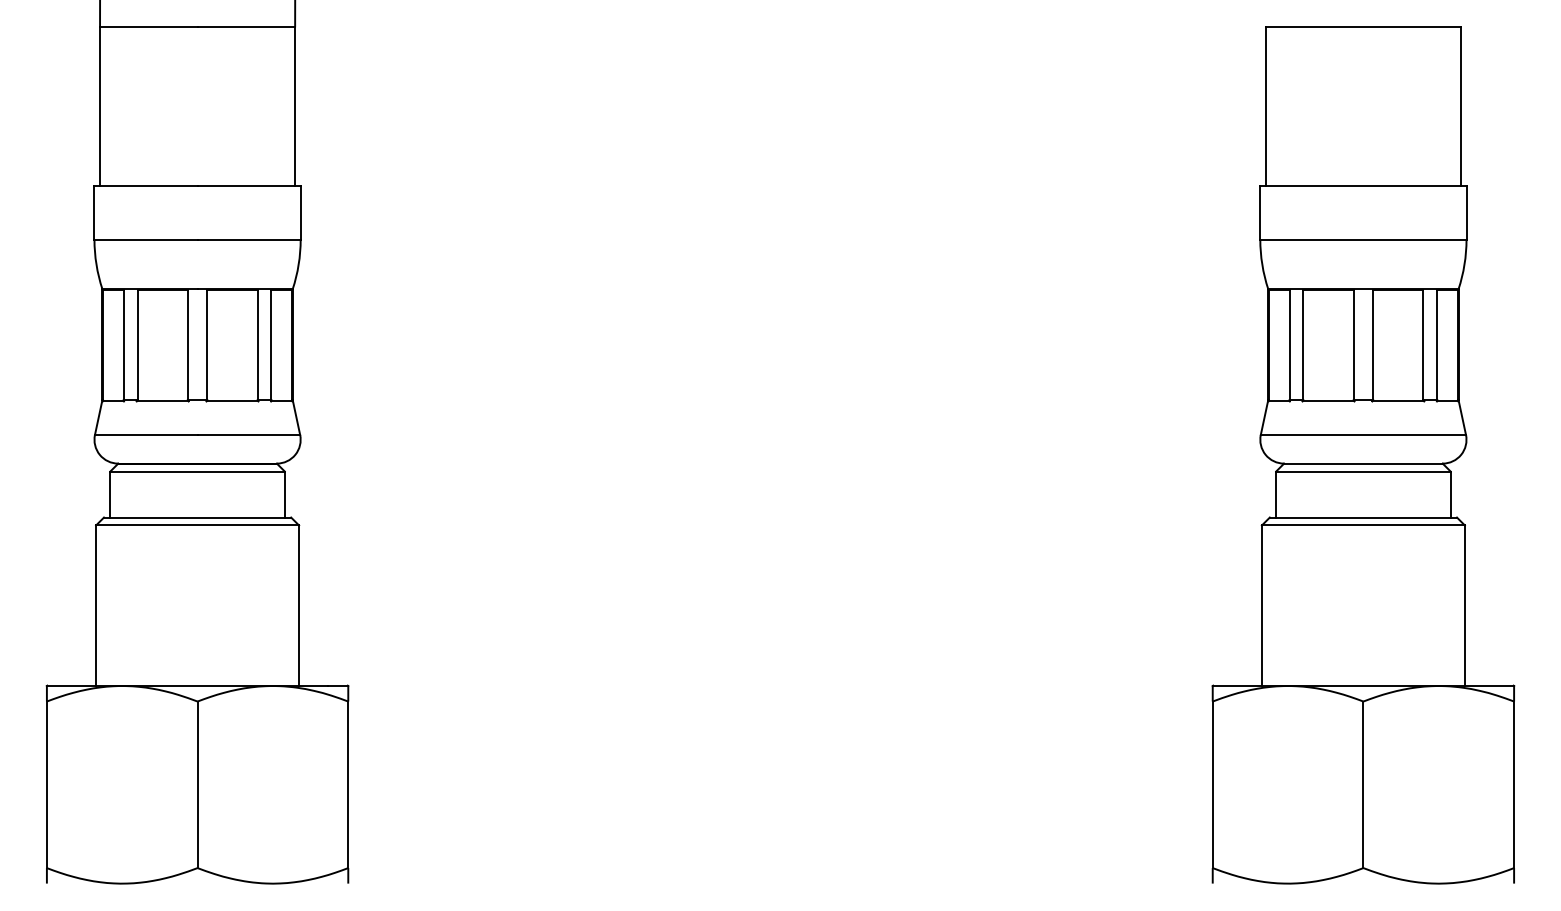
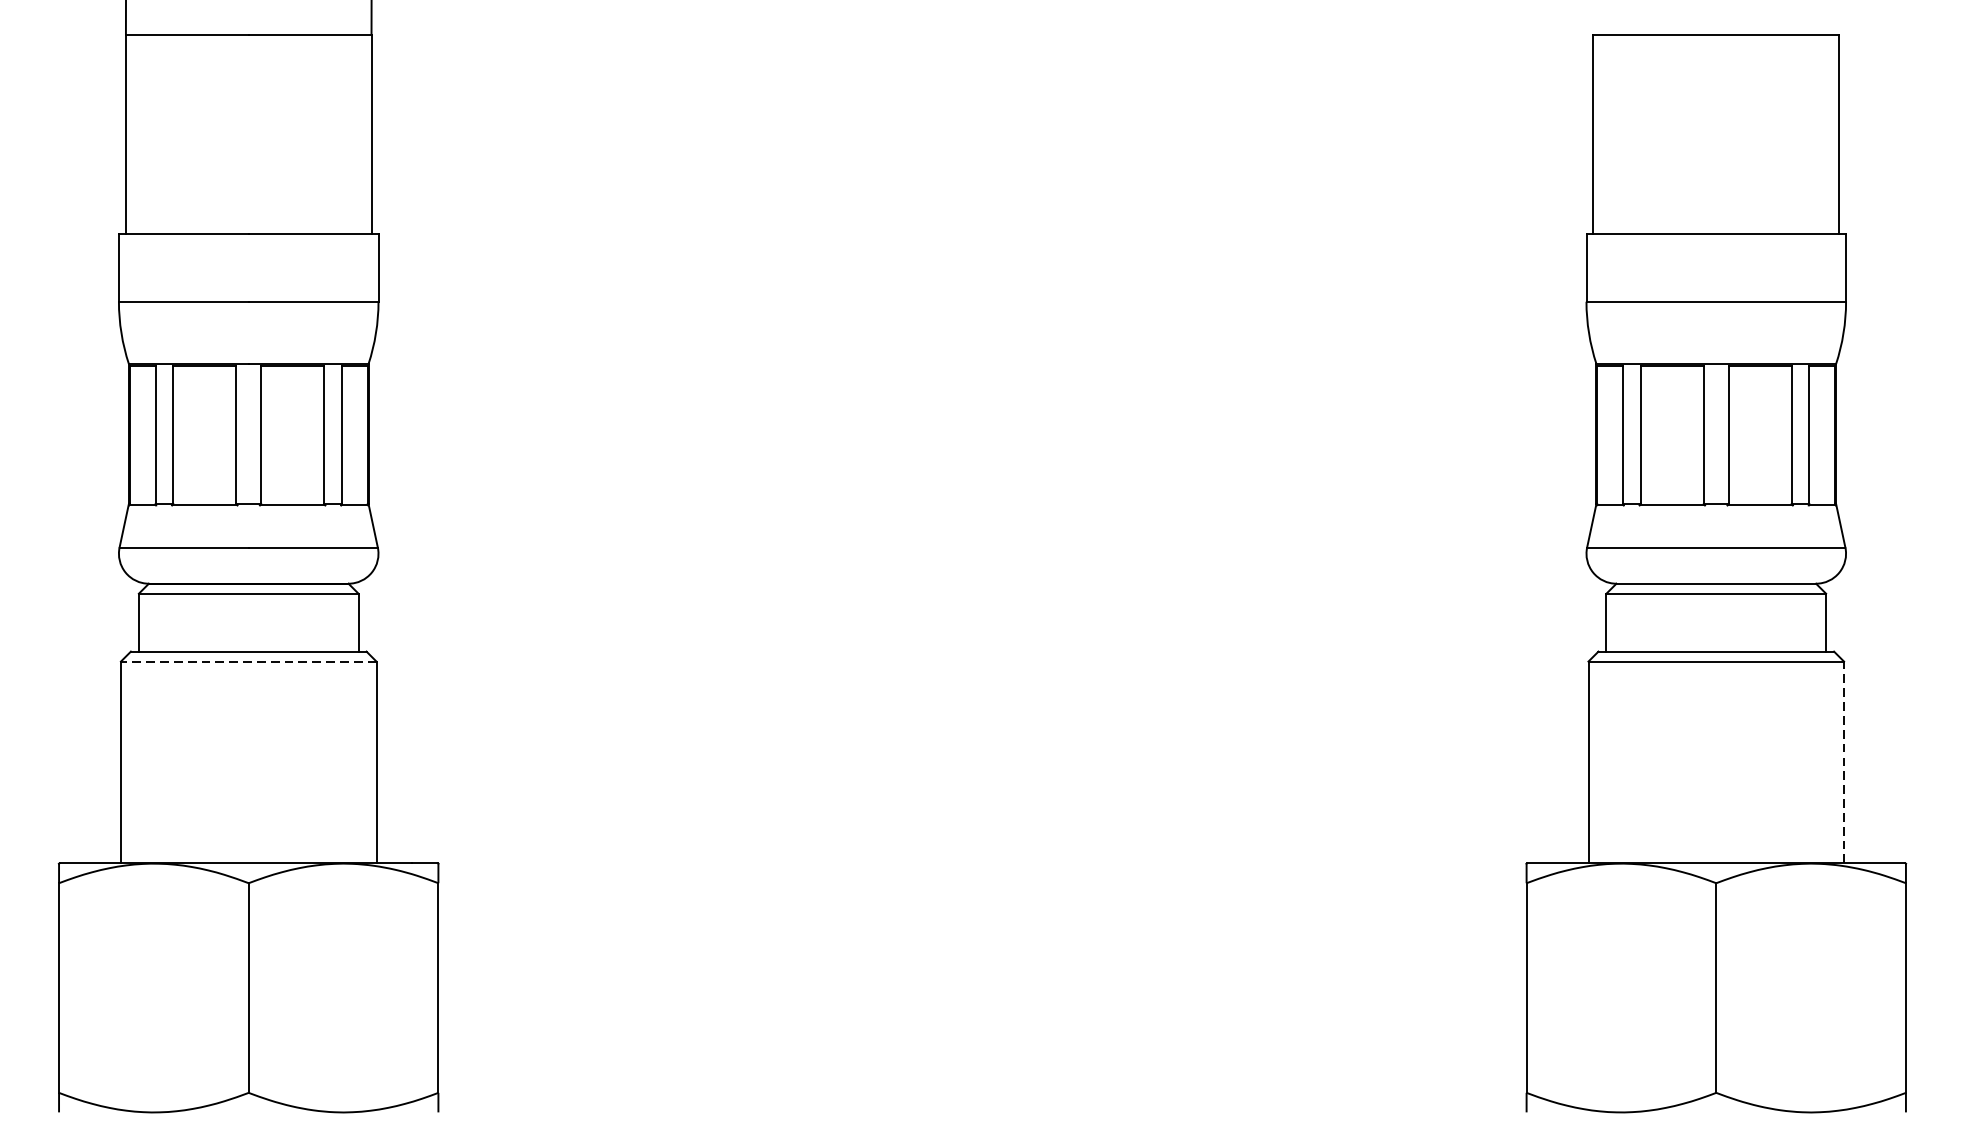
line: (197, 525) -> (248, 661), solid -> dashed
line: (1464, 605) -> (1843, 762), solid -> dashed

